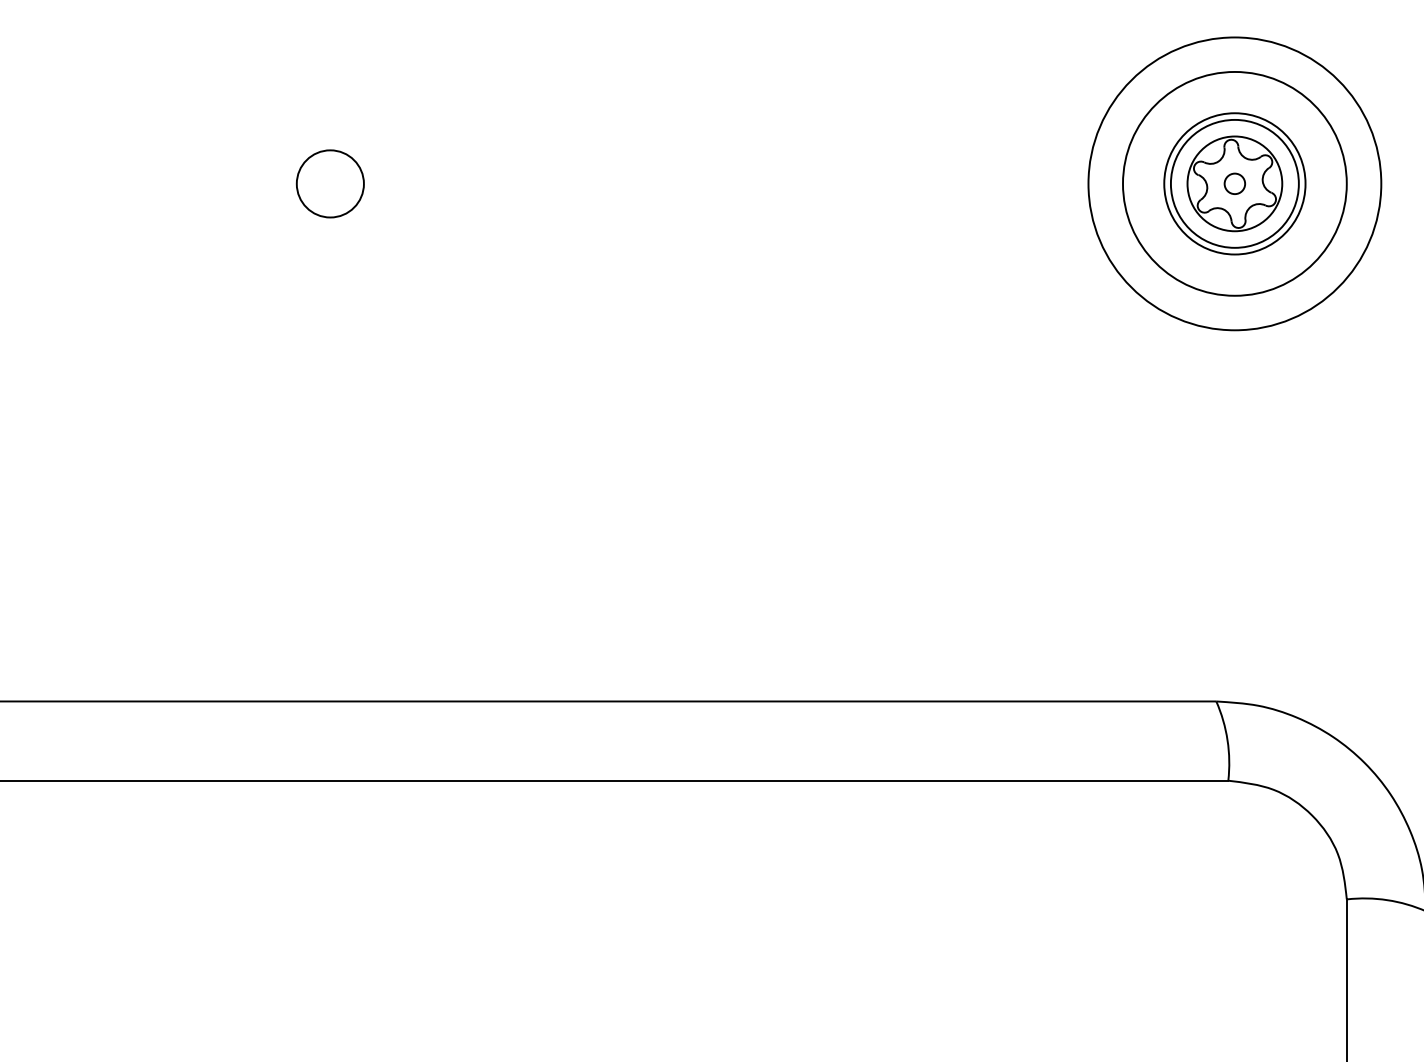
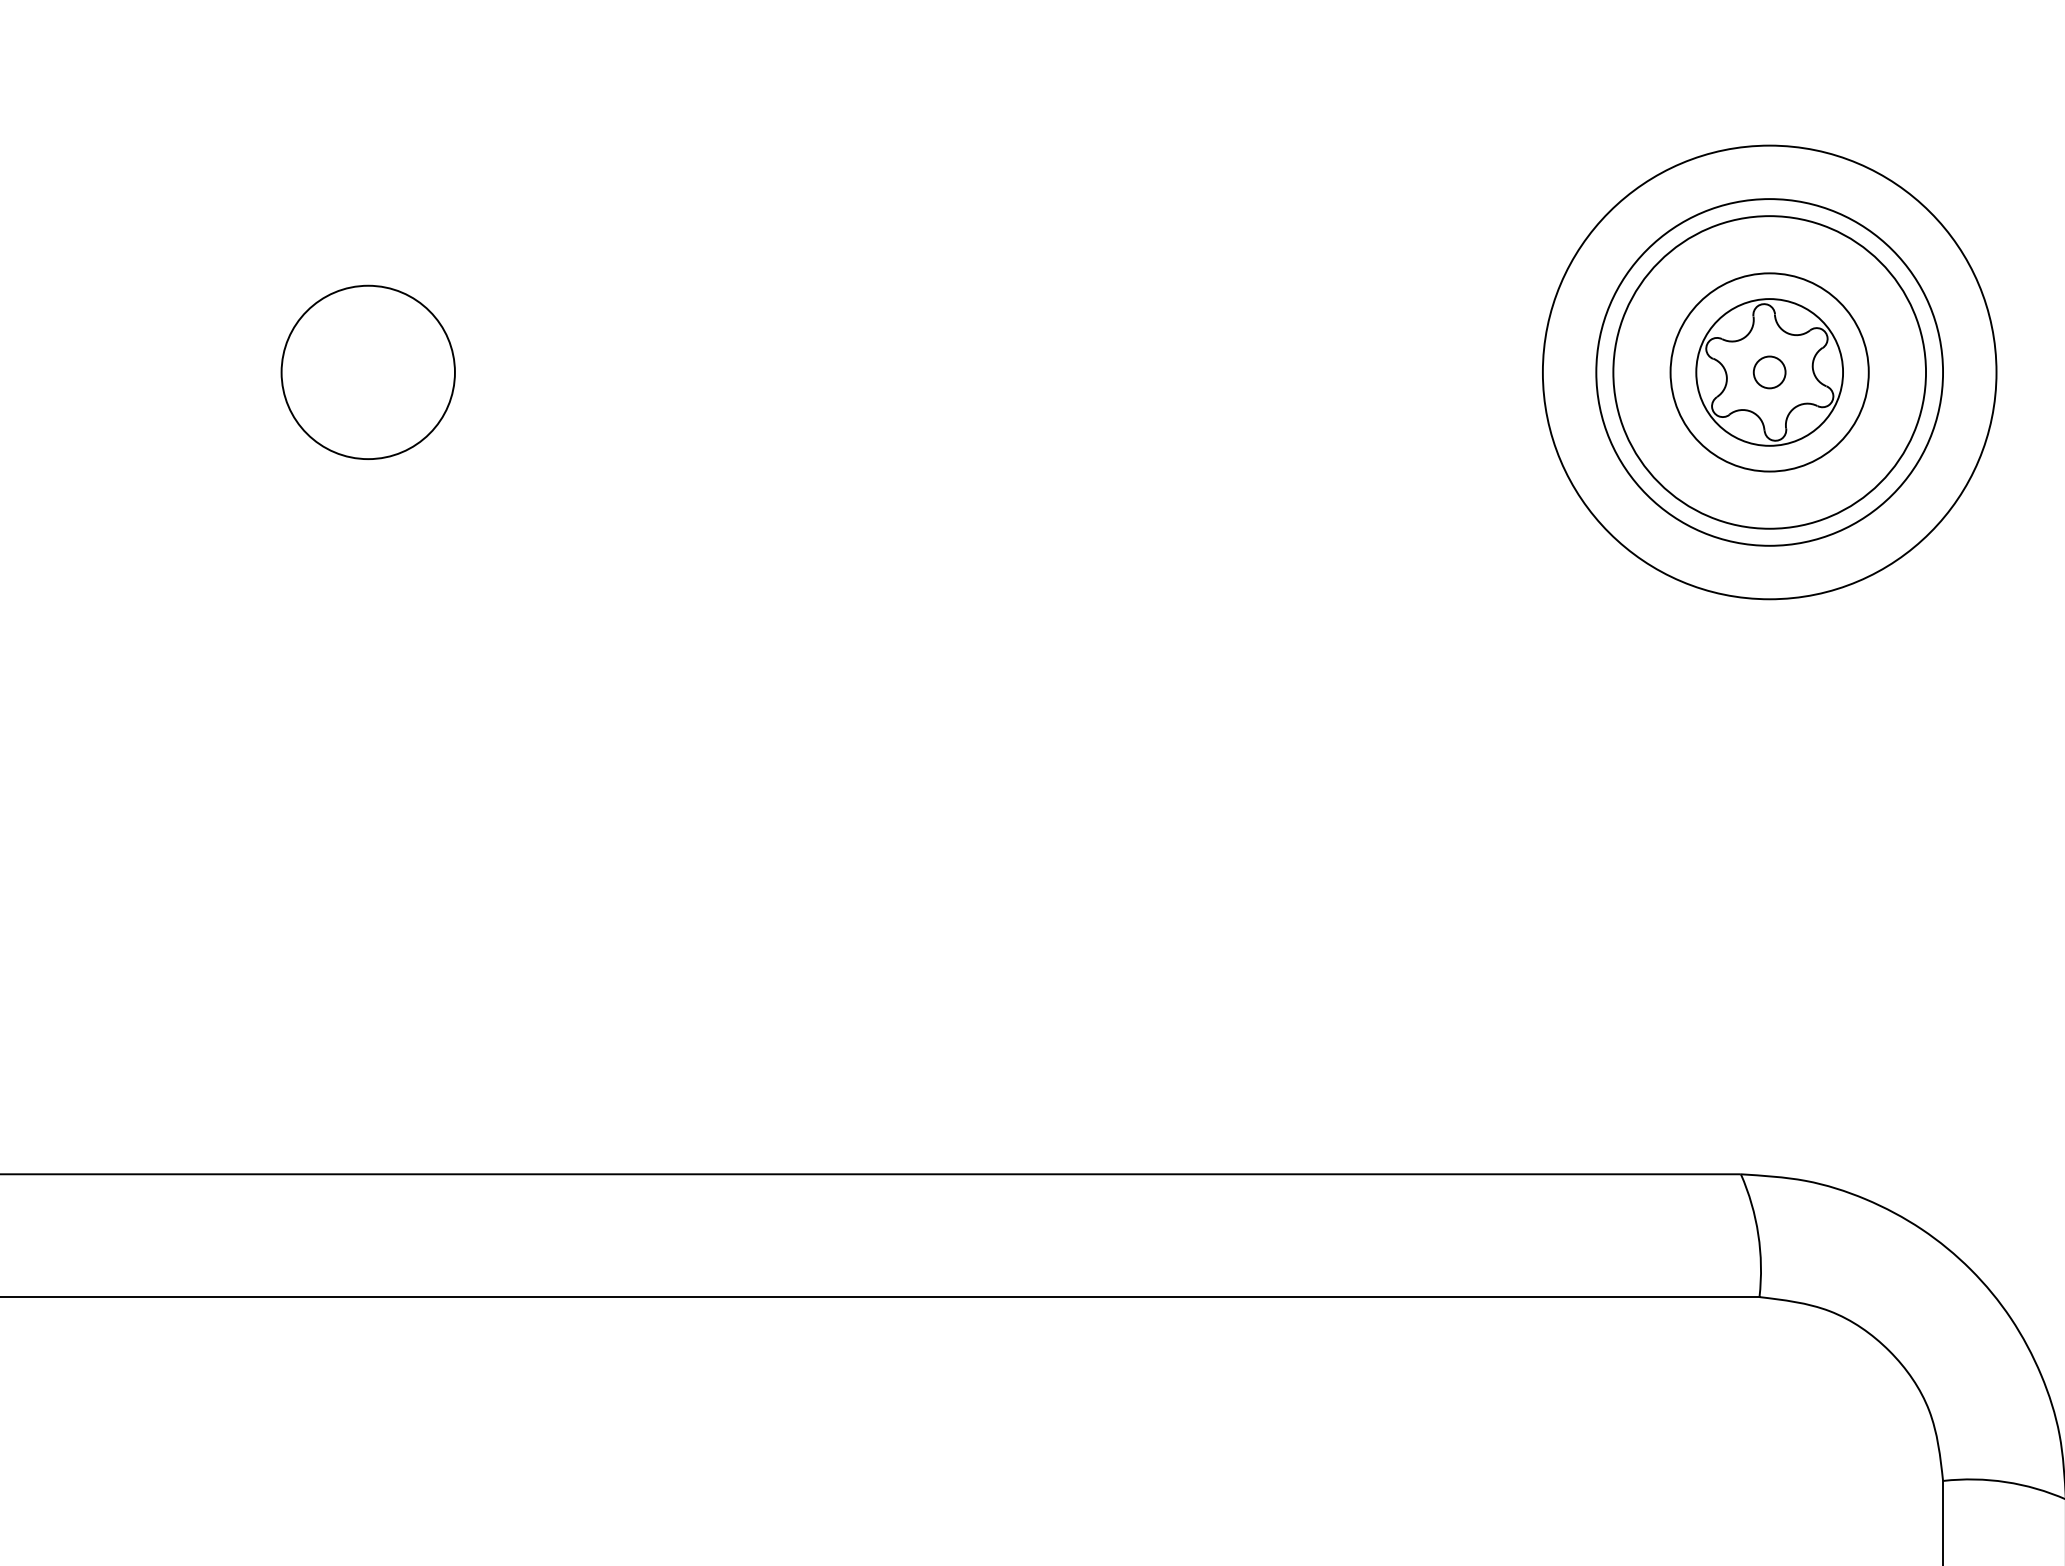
circle: (330, 183) -> (368, 371), size x1.67
circle: (1234, 183) -> (1769, 371), size x1.43

